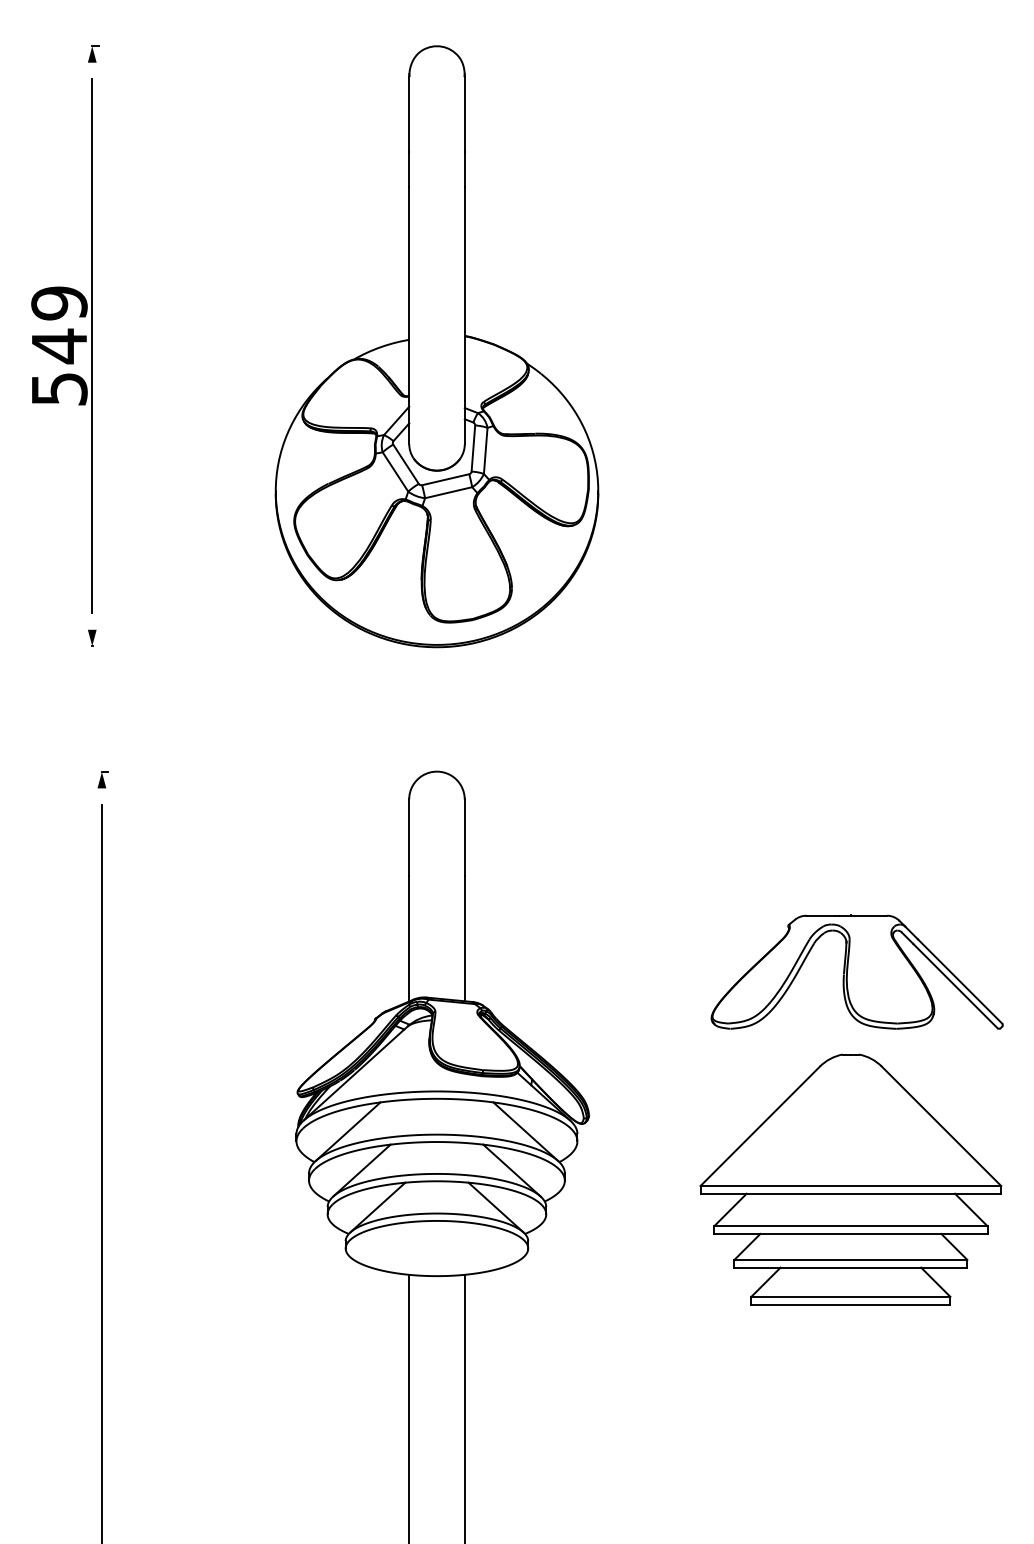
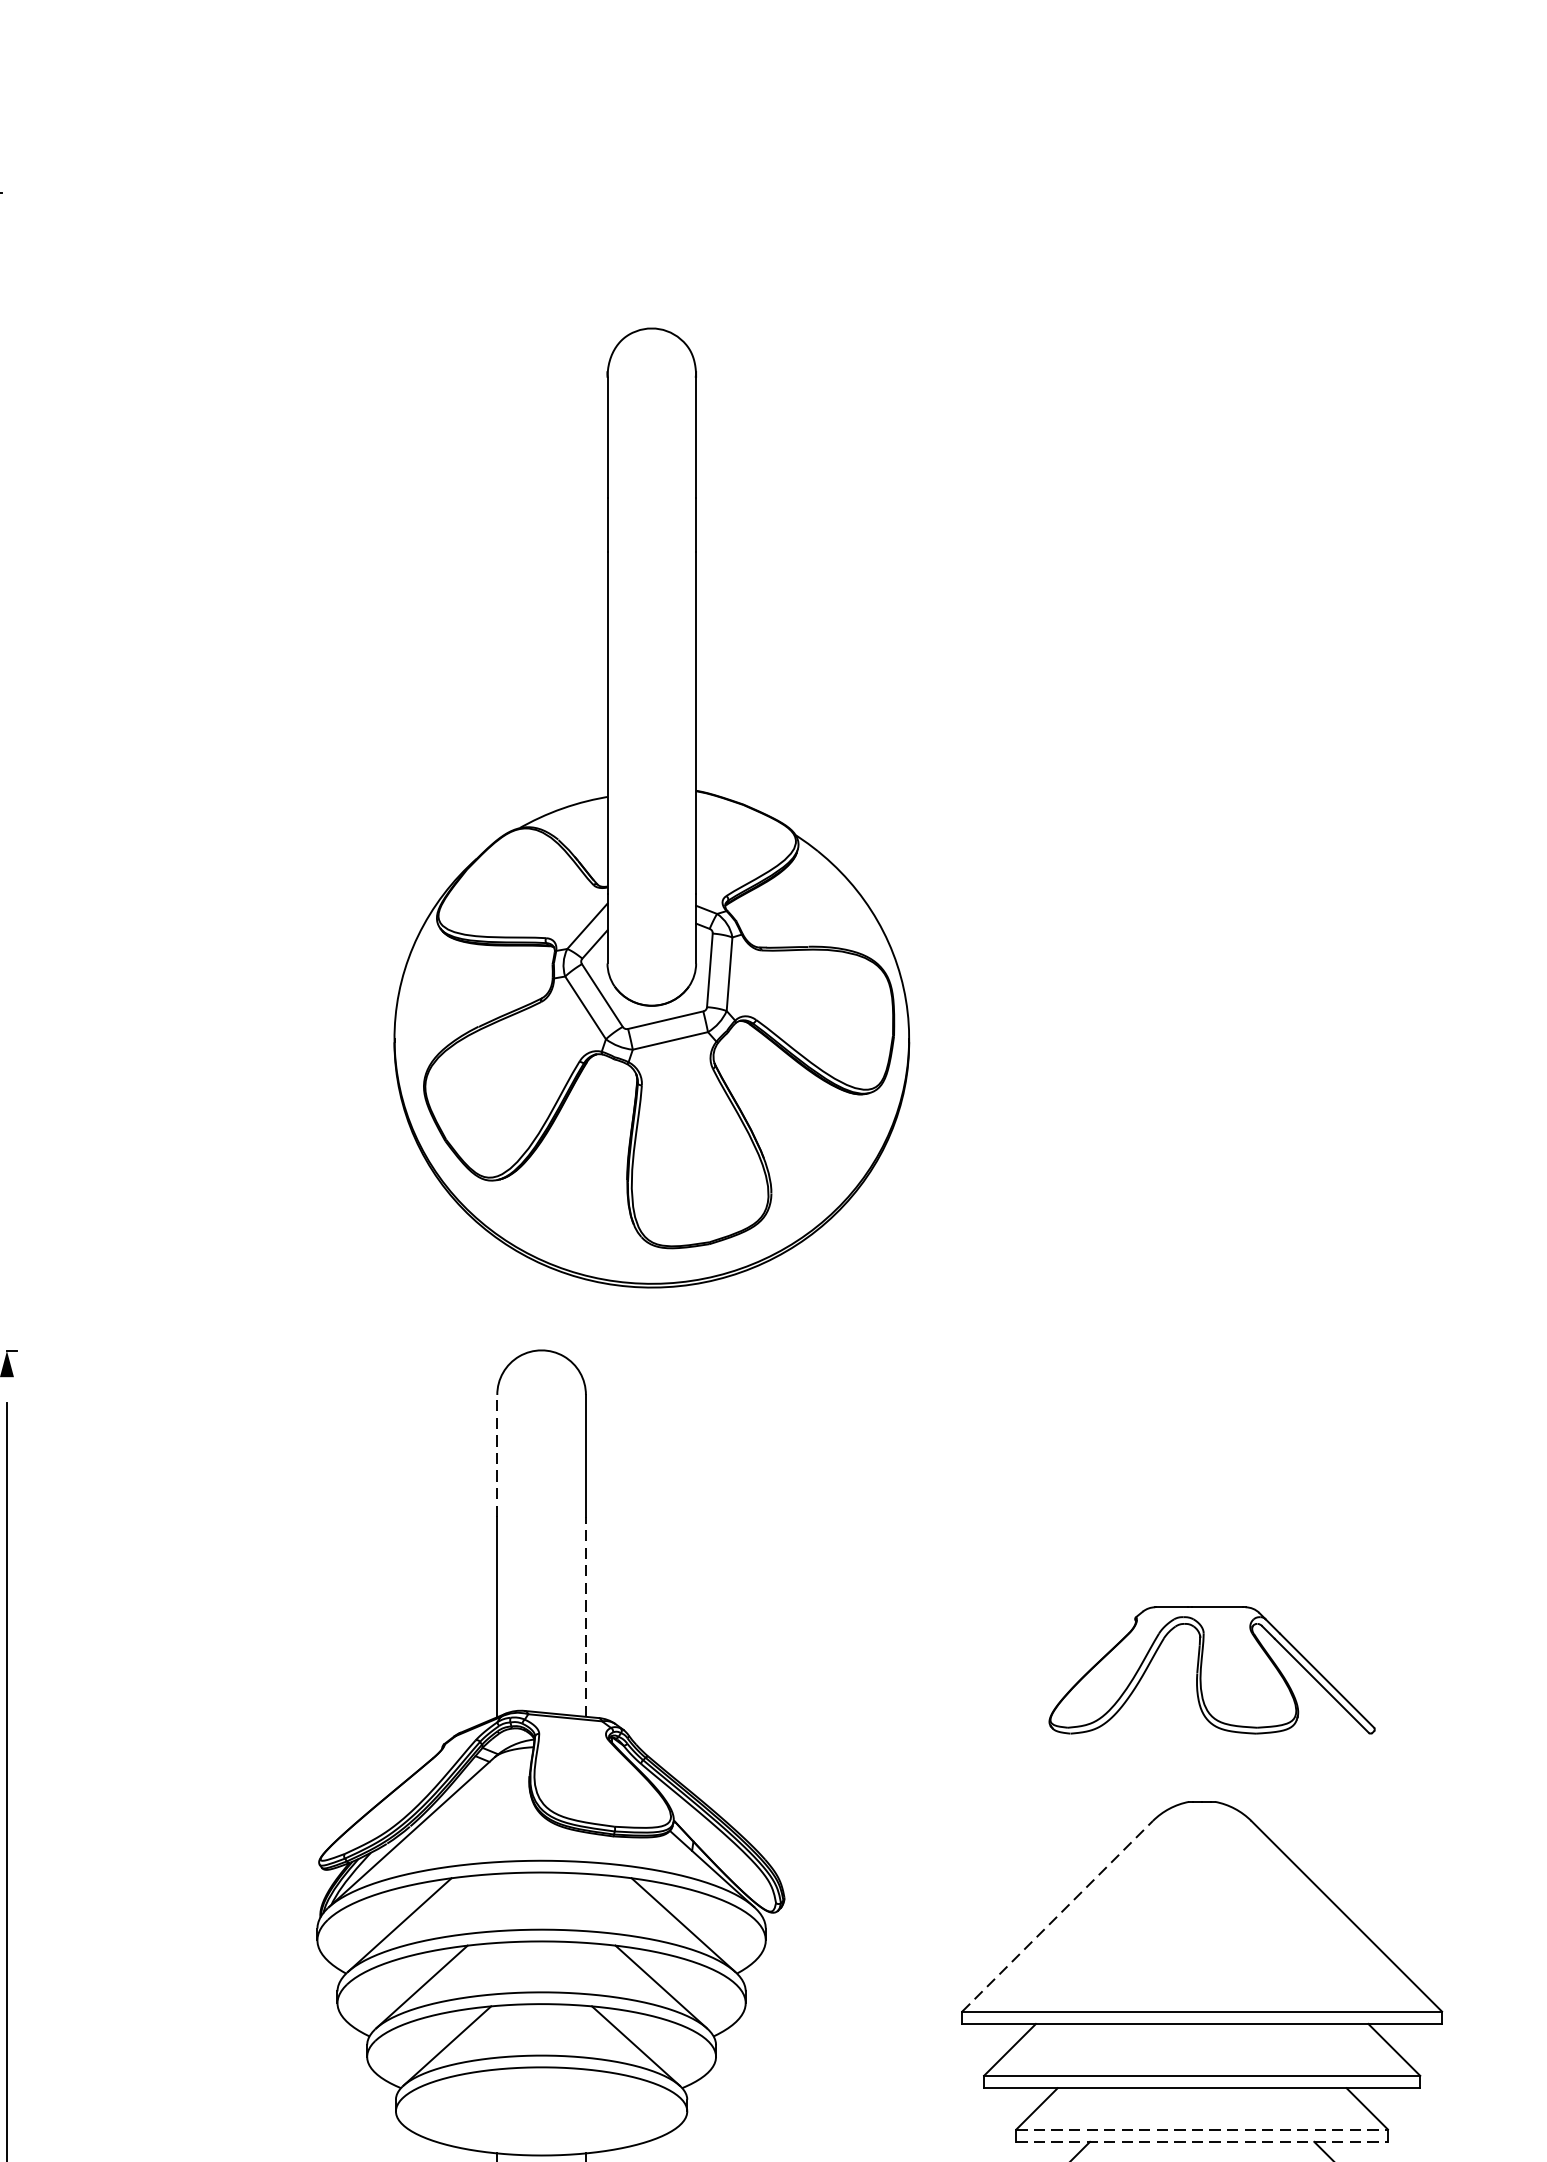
part: (436, 346) -> (650, 807), moved
line: (409, 837) -> (497, 1455), solid -> dashed
line: (464, 938) -> (585, 1616), solid -> dashed
part: (856, 971) -> (1211, 1669), size x0.7
line: (760, 1125) -> (1057, 1915), solid -> dashed
line: (851, 1259) -> (1203, 2128), solid -> dashed
line: (851, 1267) -> (1203, 2141), solid -> dashed

